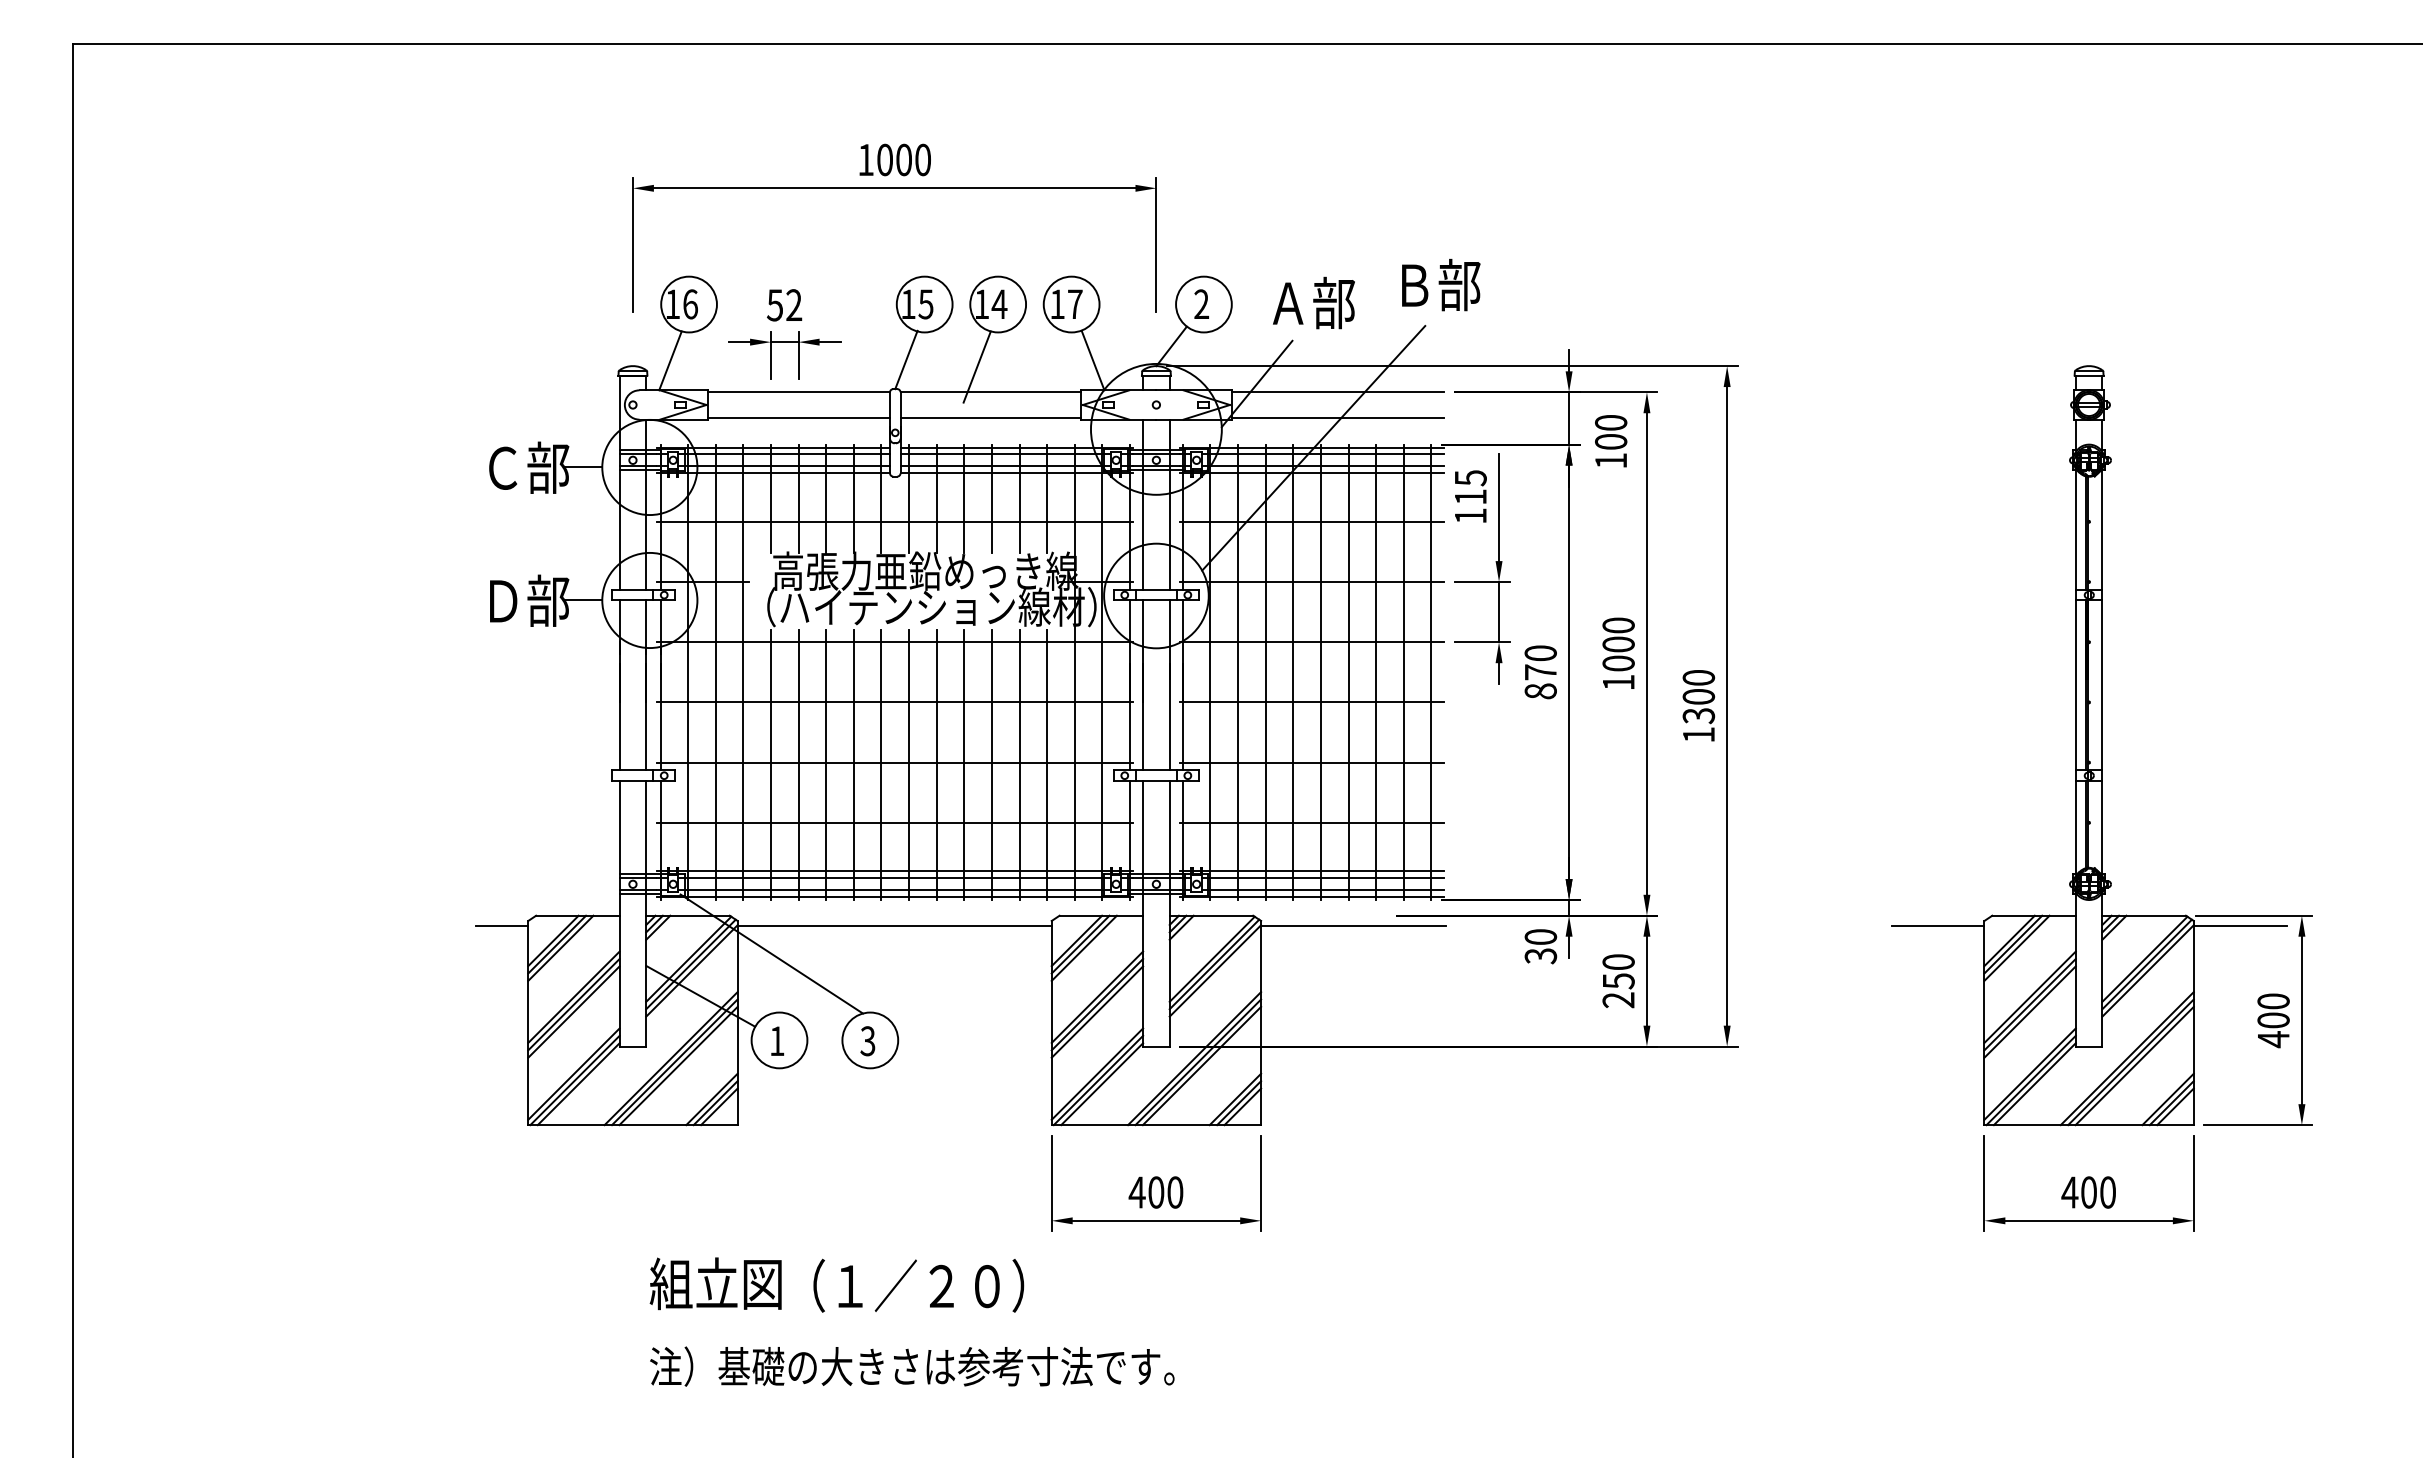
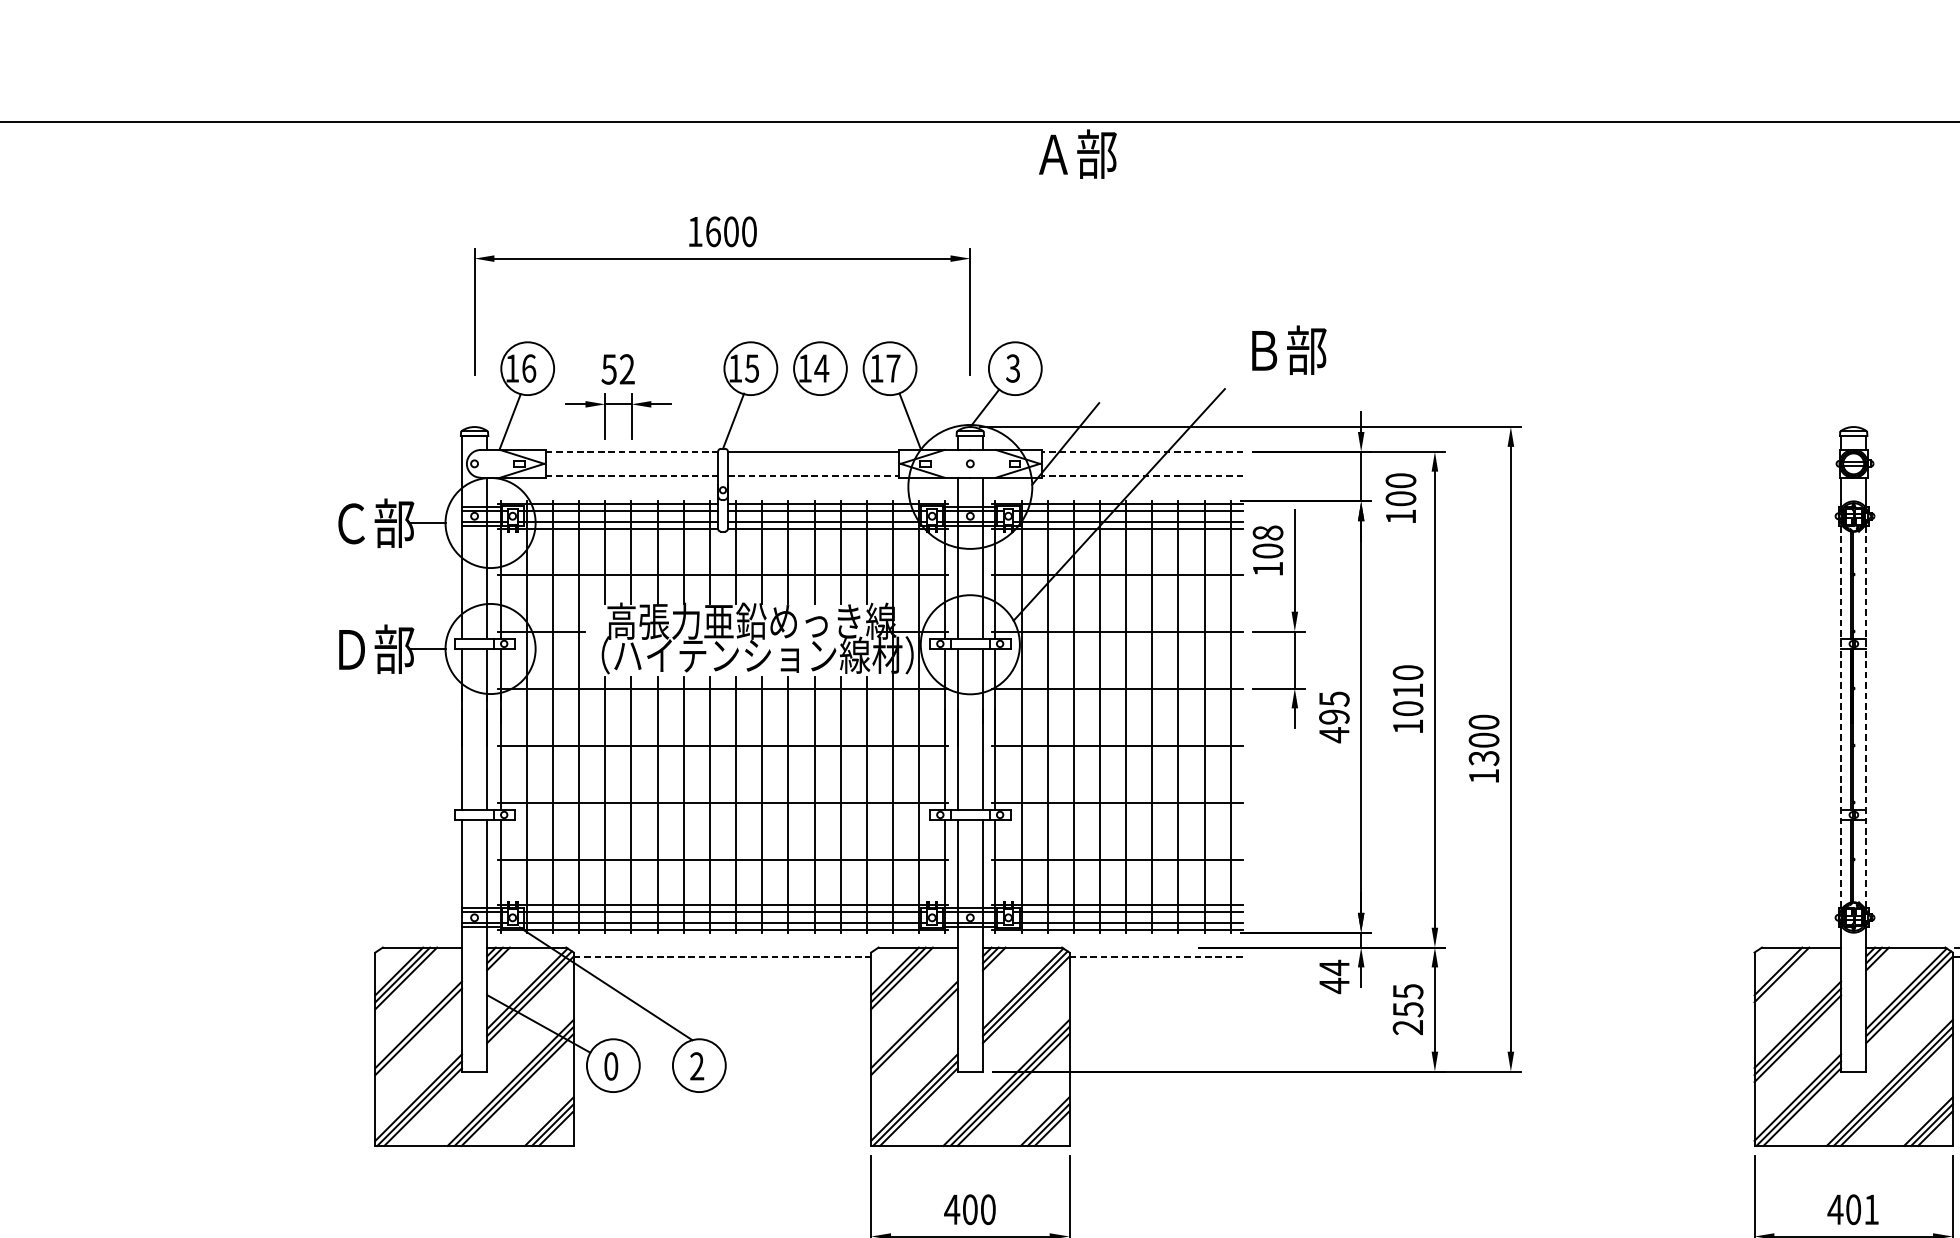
text: (885, 159) -> (713, 231), 1000 -> 1600
text: (1441, 285) -> (1289, 350), moved
text: (1313, 302) -> (1077, 153), moved
text: (1201, 304) -> (1013, 368), 2 -> 3
line: (976, 366) -> (799, 427), removed
line: (799, 392) -> (632, 452), solid -> dashed
line: (1337, 392) -> (1141, 452), solid -> dashed
line: (799, 417) -> (632, 475), solid -> dashed
line: (991, 417) -> (814, 475), solid -> dashed
line: (1337, 417) -> (1141, 475), solid -> dashed
text: (1470, 487) -> (1267, 541), 115 -> 108
text: (1618, 644) -> (1407, 690), 1000 -> 1010
text: (1540, 672) -> (1334, 717), 870 -> 495
line: (2075, 672) -> (1840, 717), solid -> dashed
line: (2102, 672) -> (1866, 717), solid -> dashed
line: (502, 926) -> (351, 957), removed
line: (895, 926) -> (723, 957), solid -> dashed
line: (1353, 926) -> (1156, 957), solid -> dashed
line: (1937, 926) -> (1710, 957), removed
text: (1540, 946) -> (1334, 976), 30 -> 44
line: (2016, 947) -> (1784, 977), removed
text: (1618, 962) -> (1407, 991), 250 -> 255
line: (573, 1011) -> (418, 1038), removed
line: (1097, 1011) -> (914, 1038), removed
text: (777, 1041) -> (611, 1066), 1 -> 0
text: (867, 1041) -> (696, 1066), 3 -> 2
text: (2107, 1192) -> (1871, 1209), 400 -> 401

